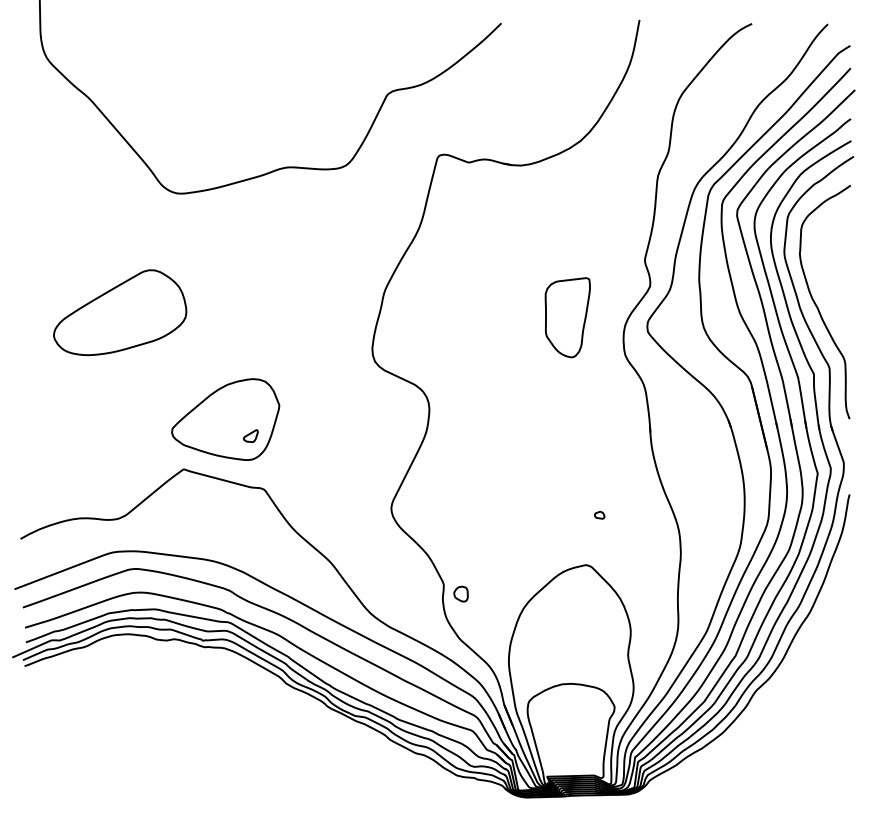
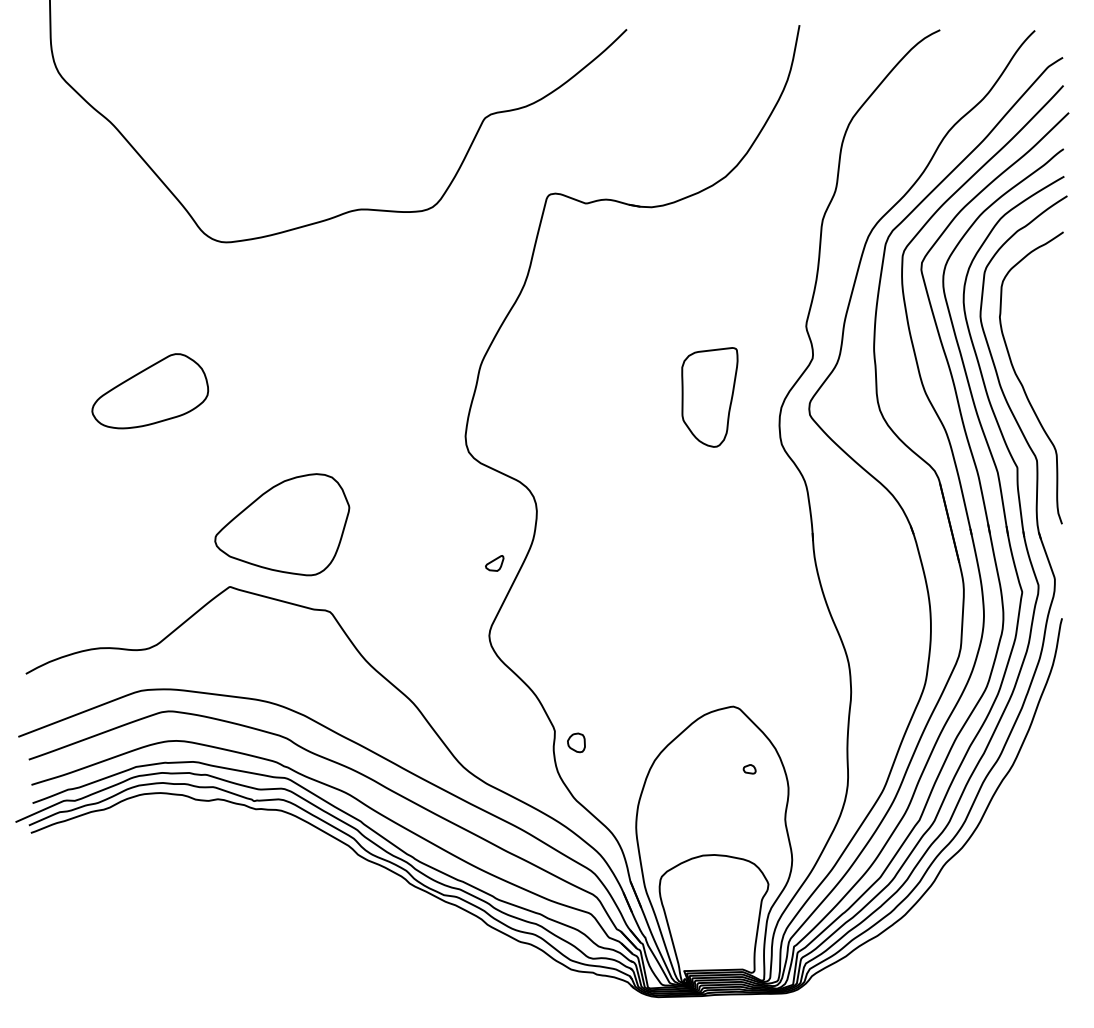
part: (119, 312) -> (149, 391), size x0.7
part: (250, 436) -> (494, 563), moved
part: (599, 515) -> (749, 769), moved

